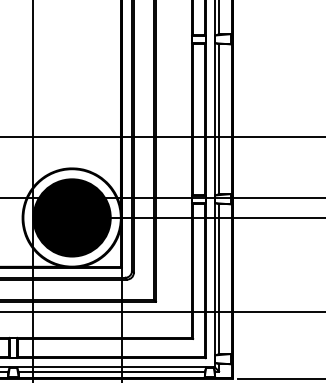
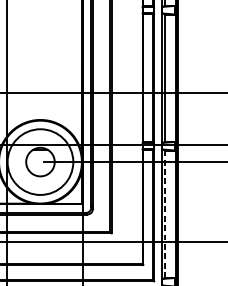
fill: (71, 217) -> (39, 161), removed
line: (219, 279) -> (165, 214), solid -> dashed

